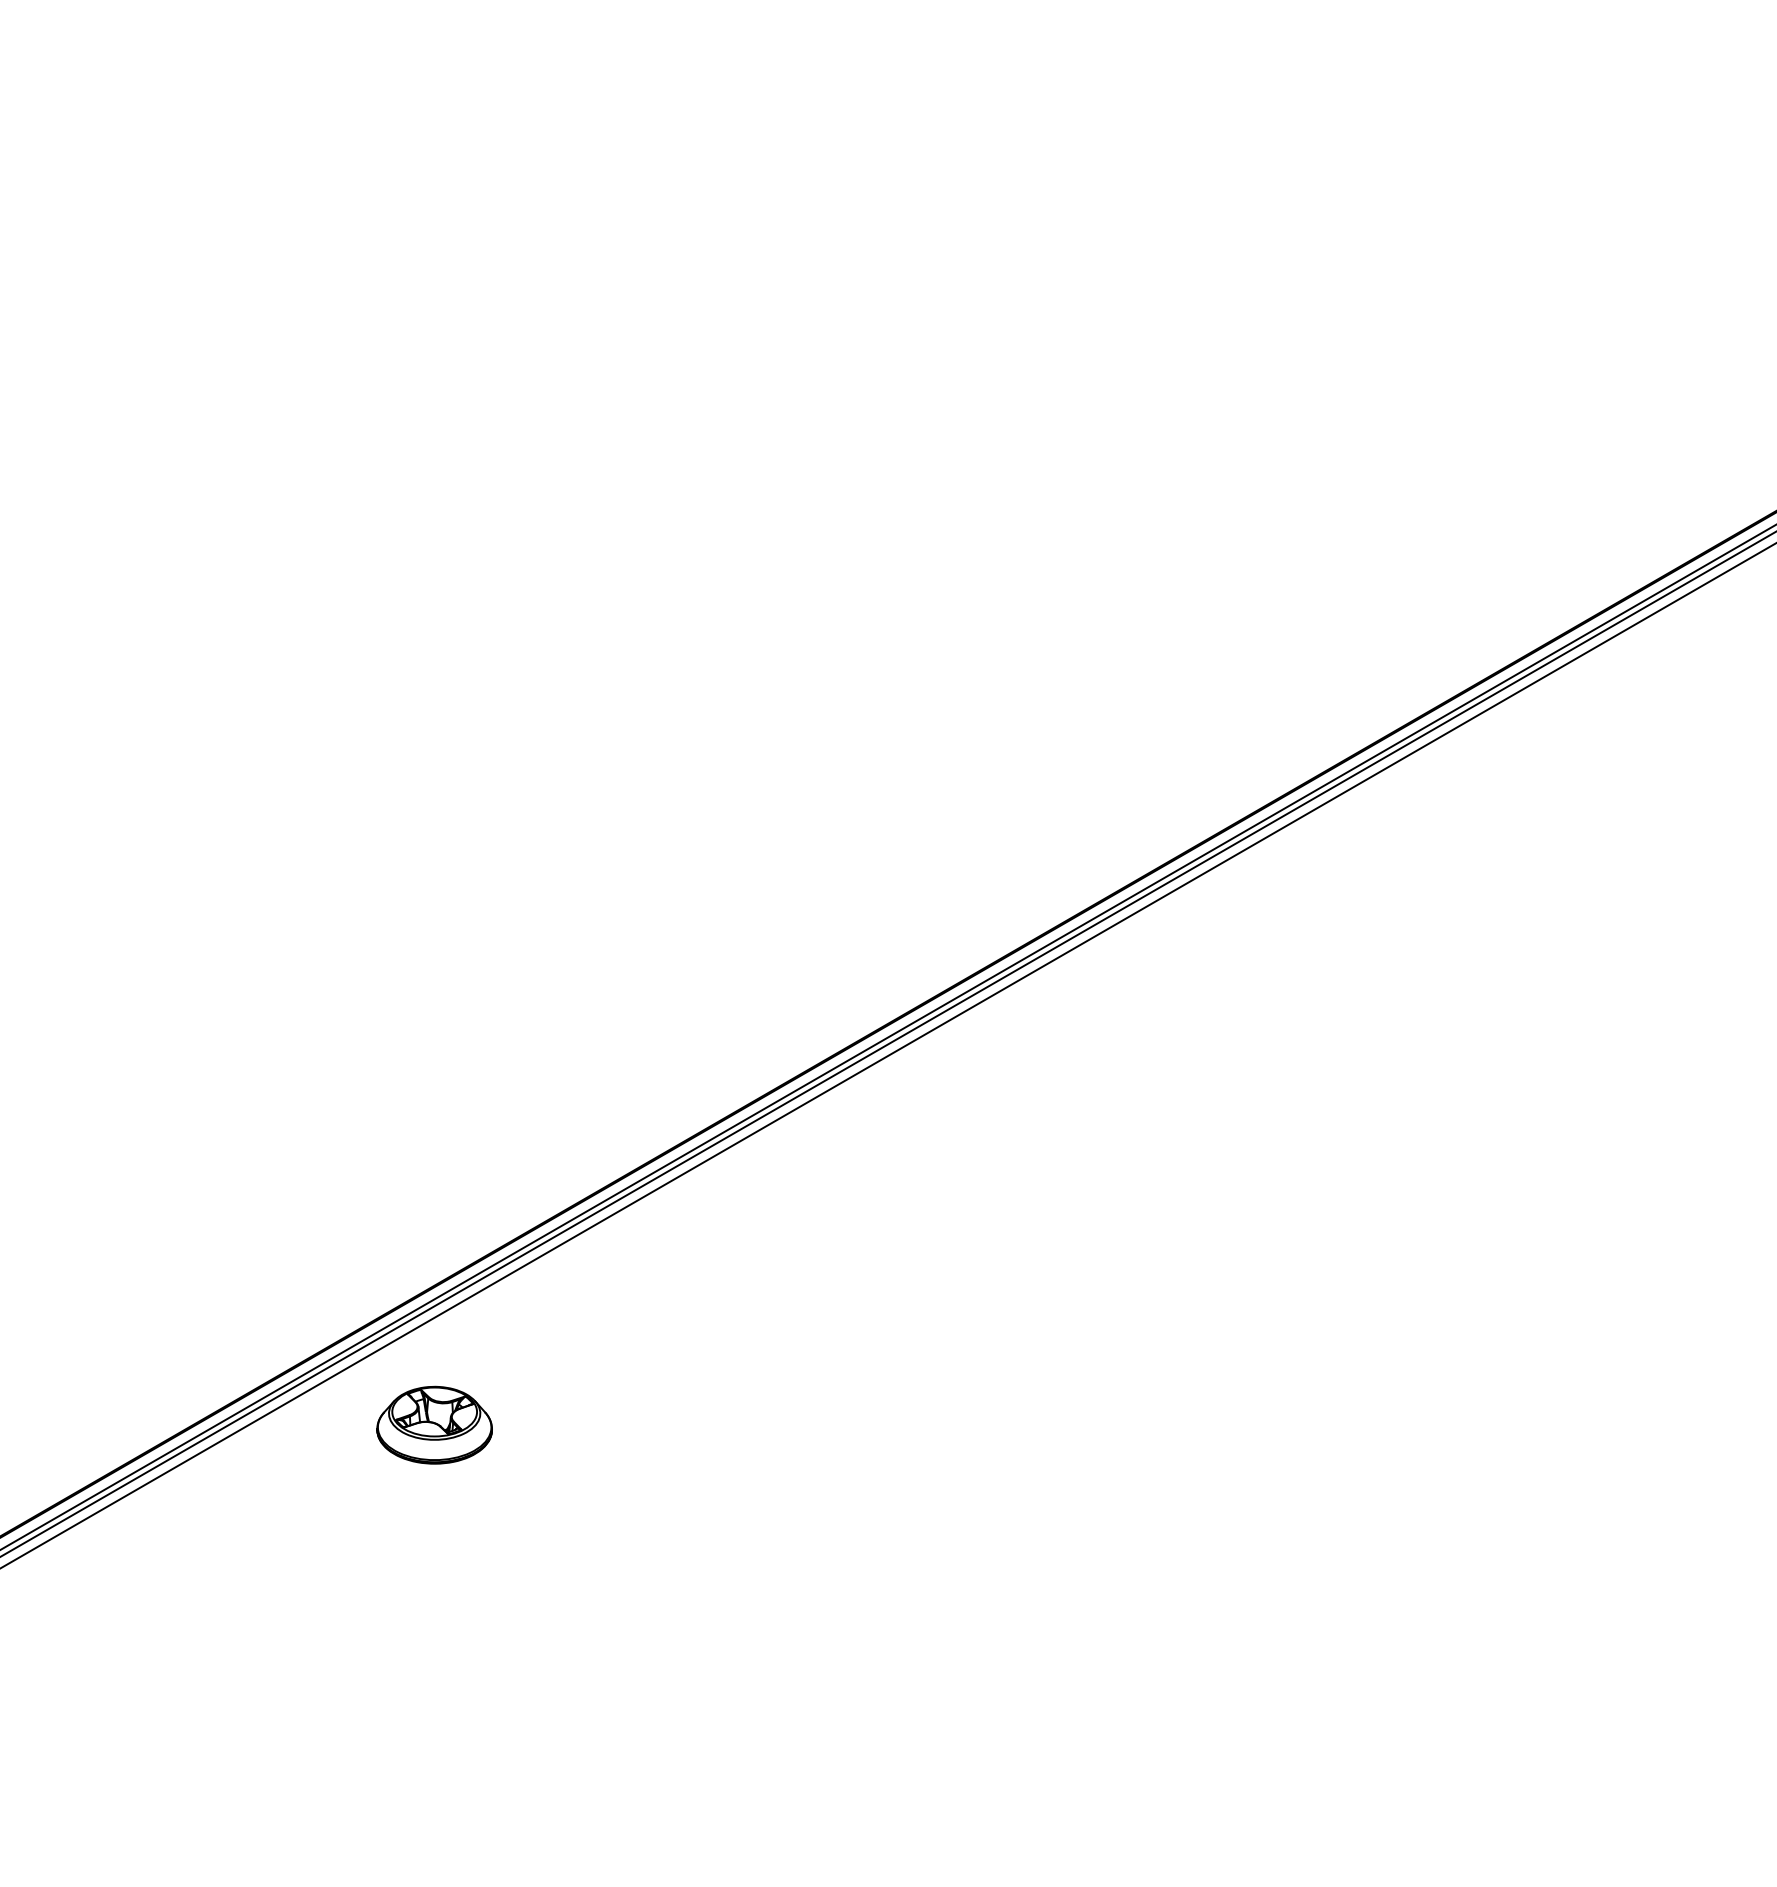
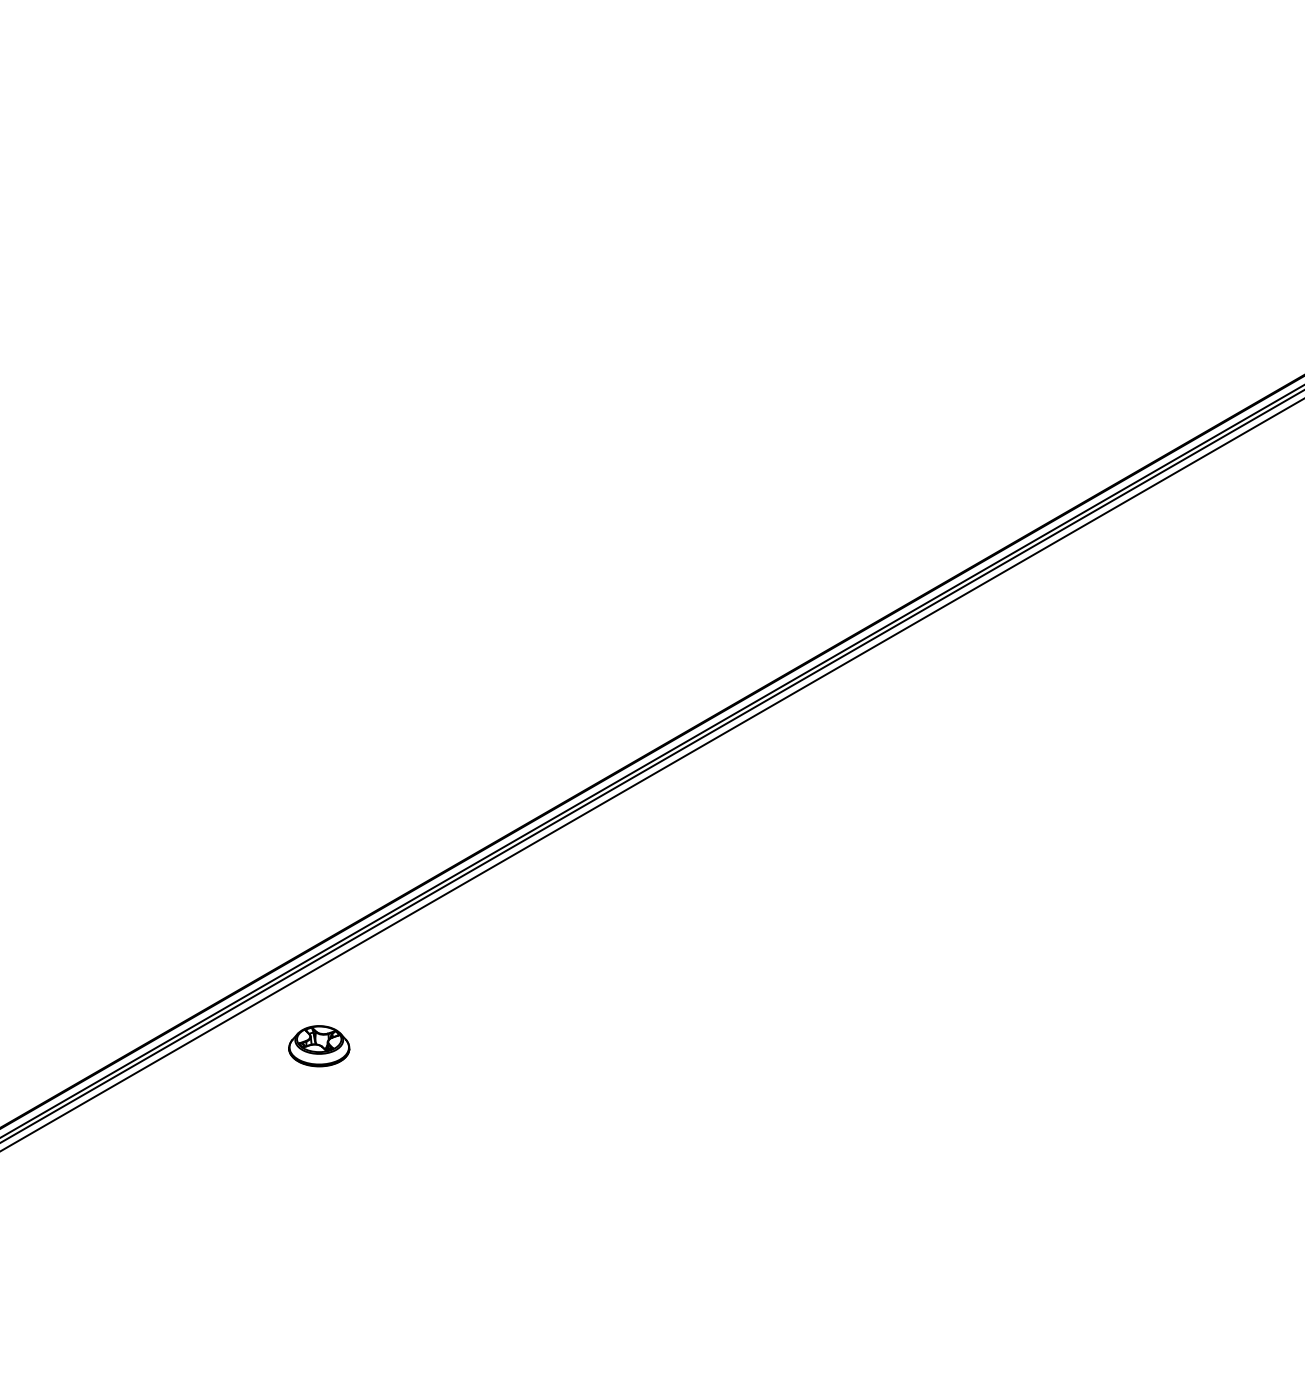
part: (434, 1425) -> (319, 1046), size x0.71

